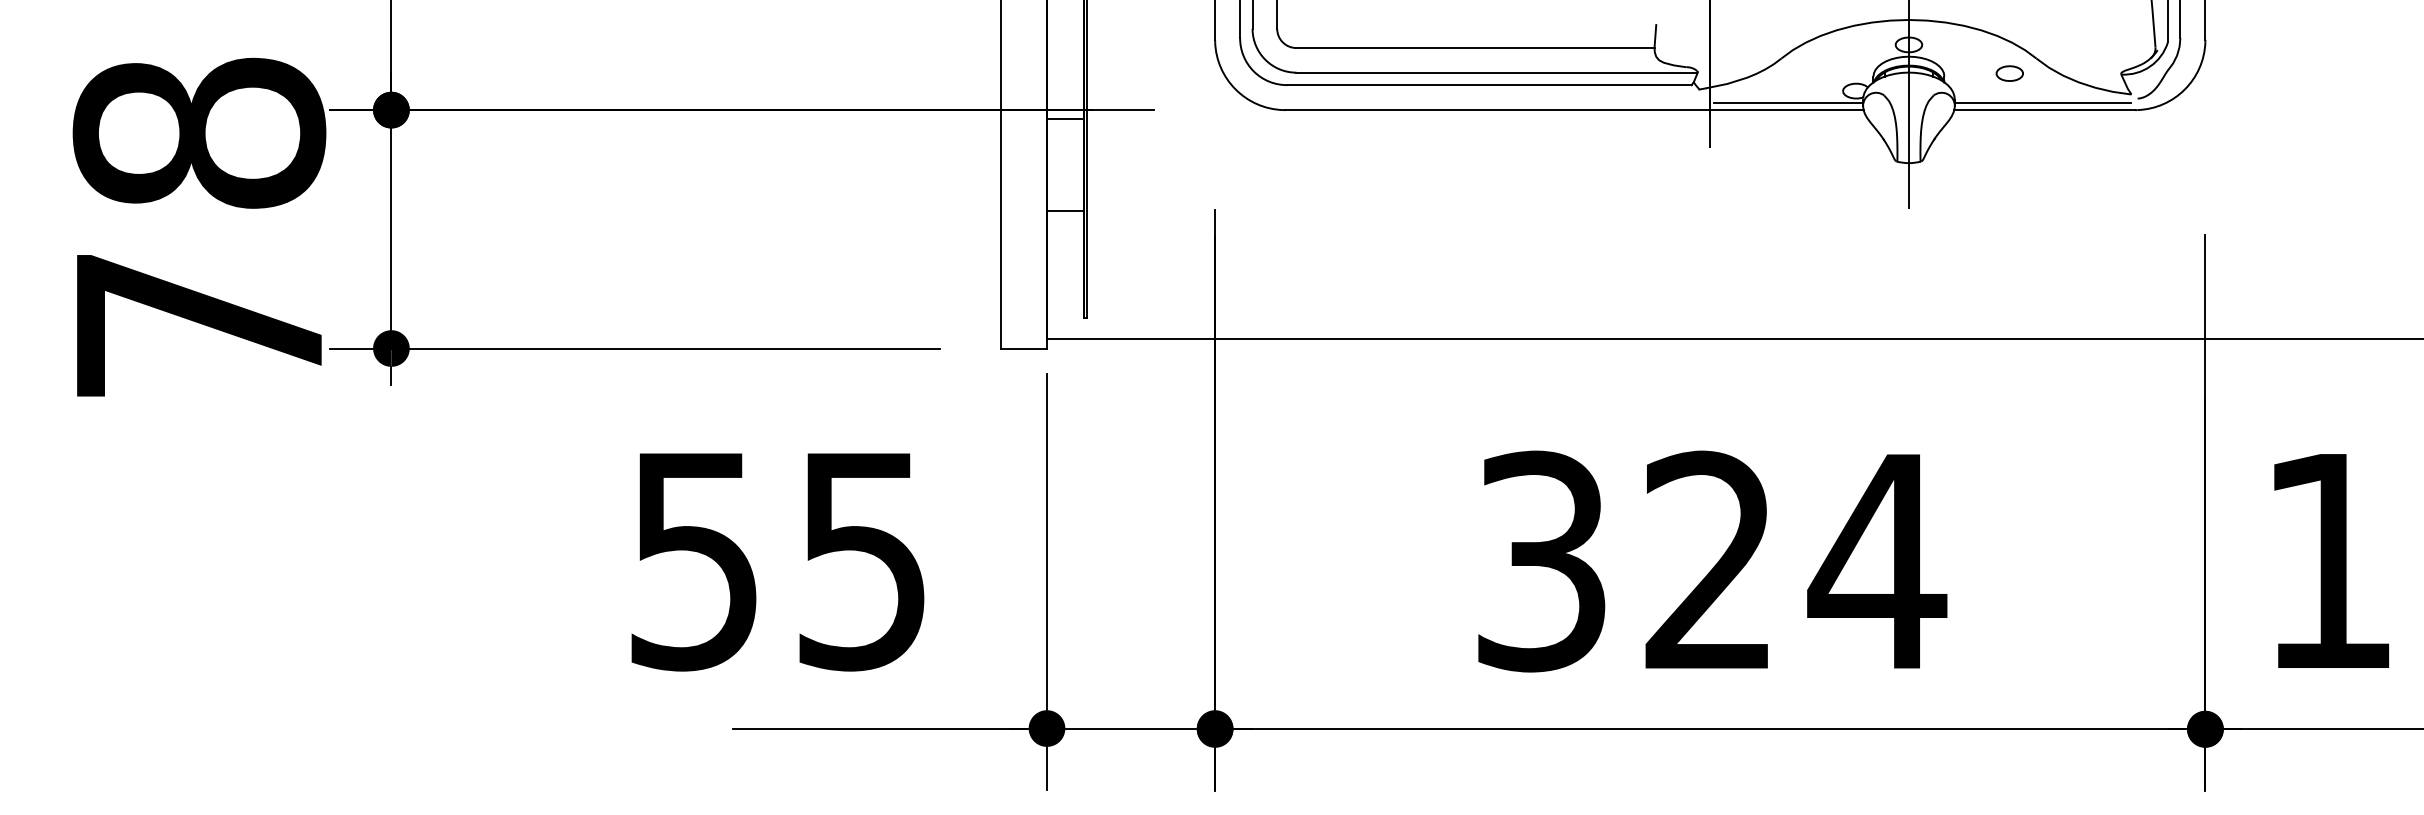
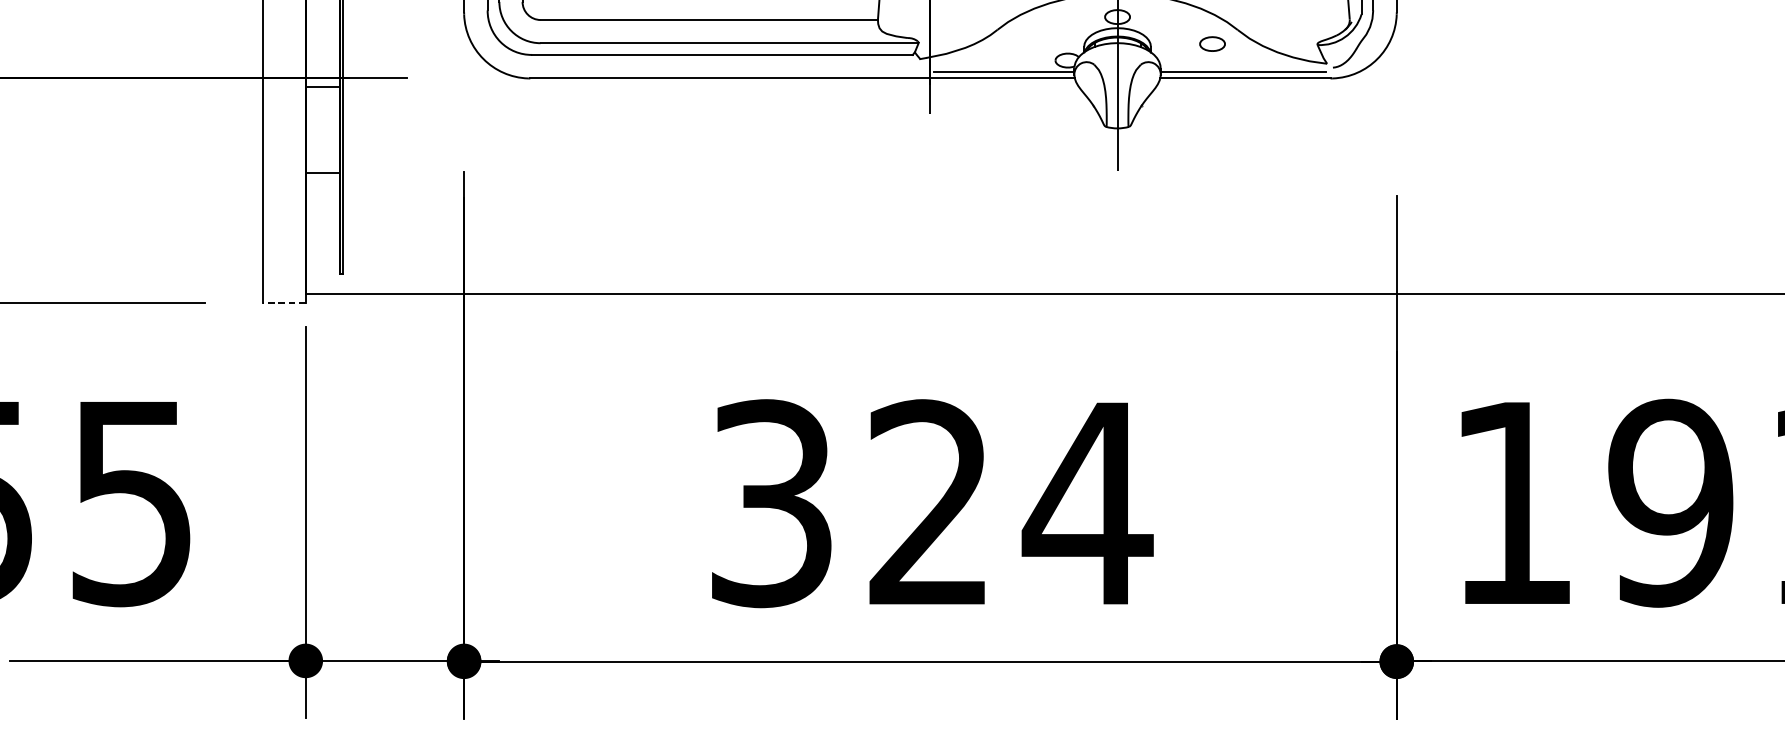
line: (1024, 348) -> (284, 302), solid -> dashed

